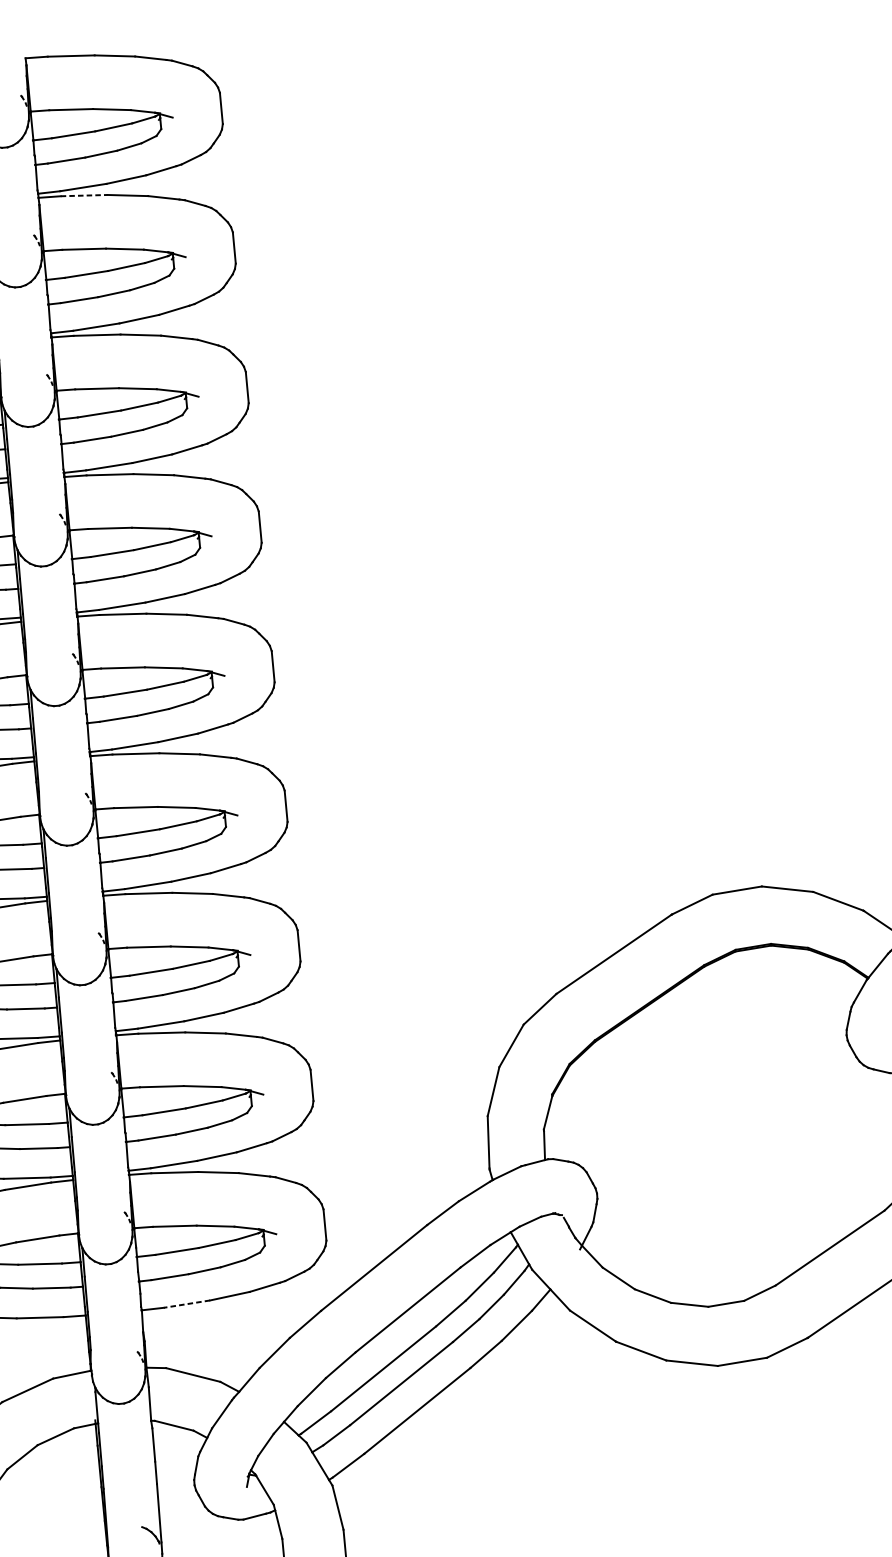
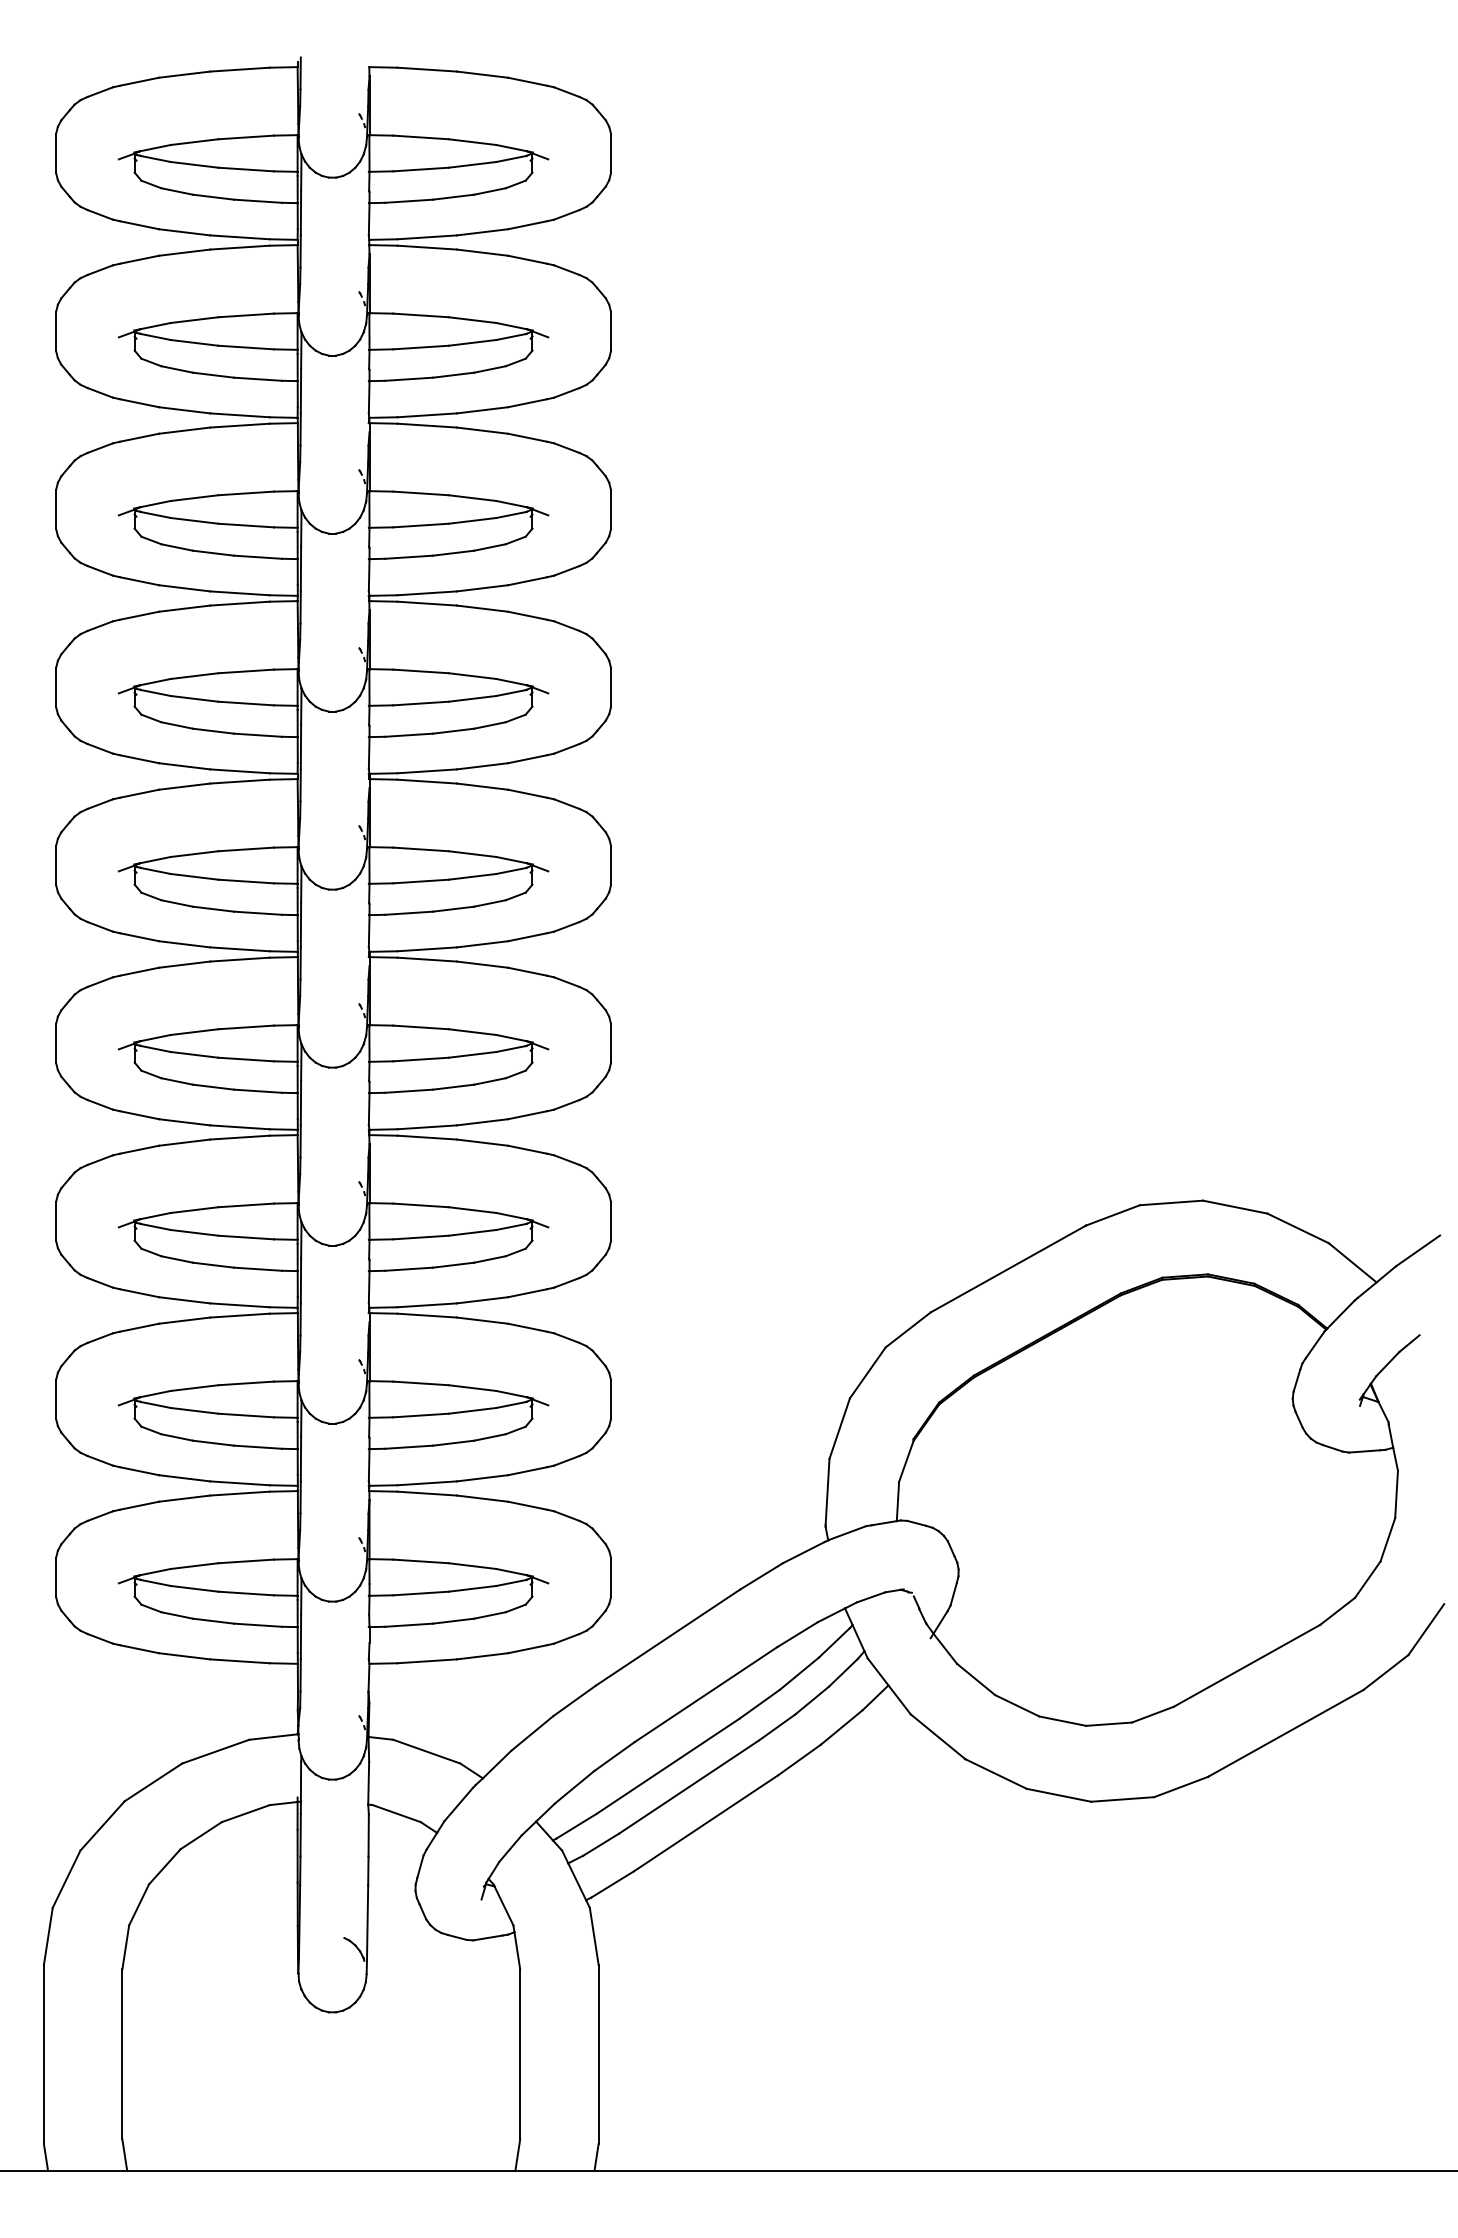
line: (84, 195) -> (427, 247), dashed -> solid
line: (187, 1304) -> (427, 1661), dashed -> solid

